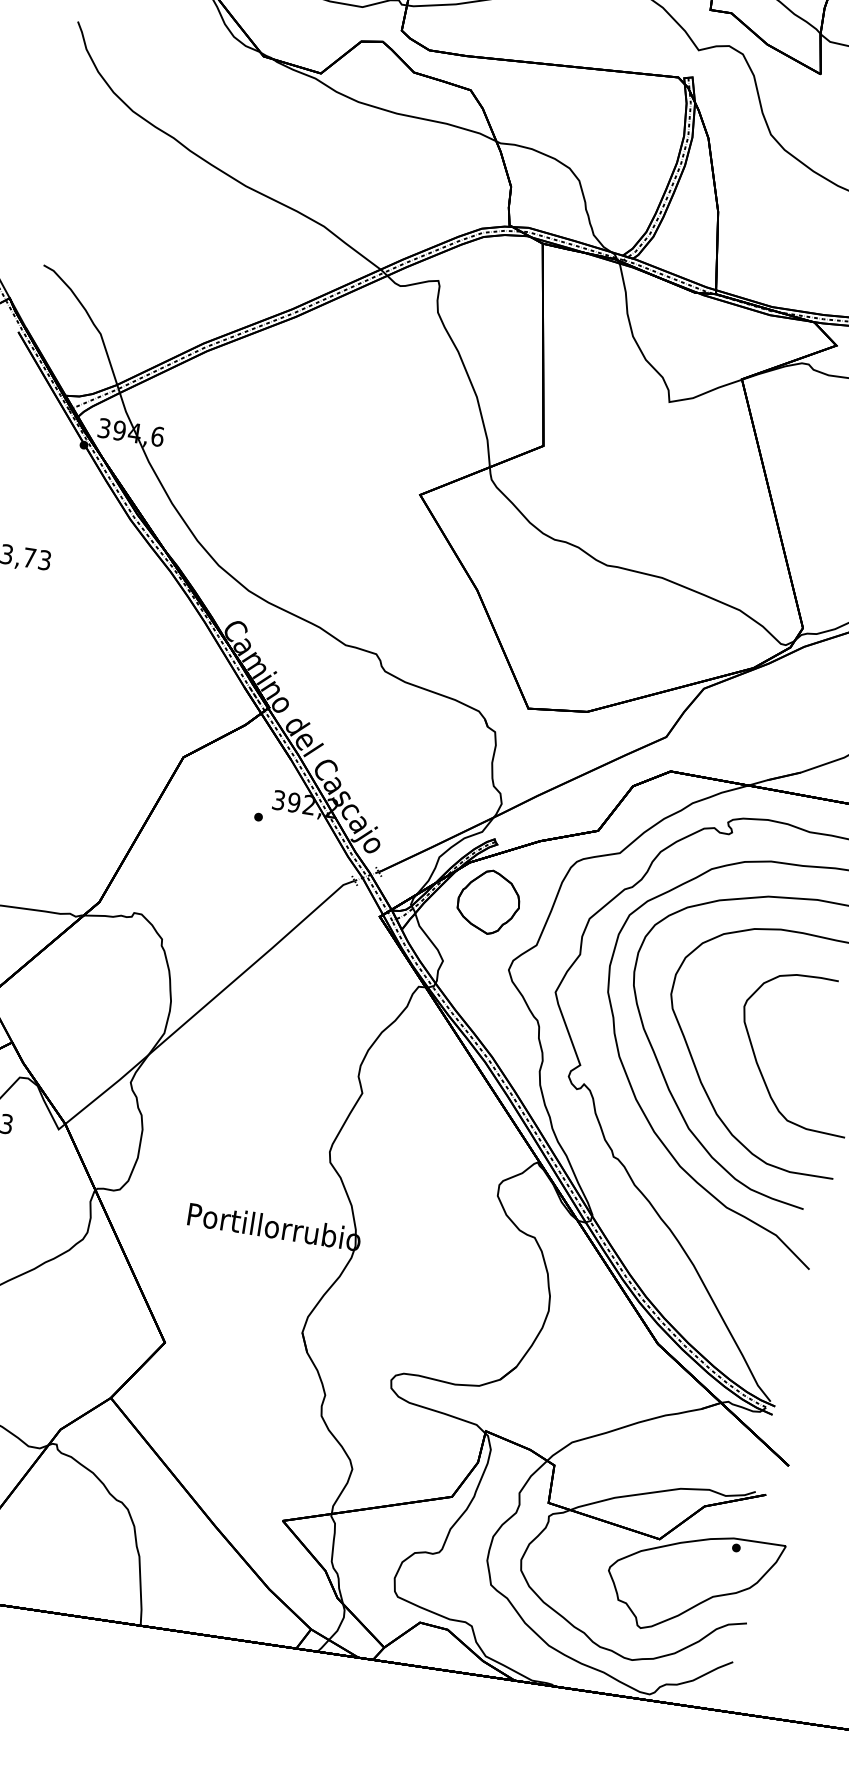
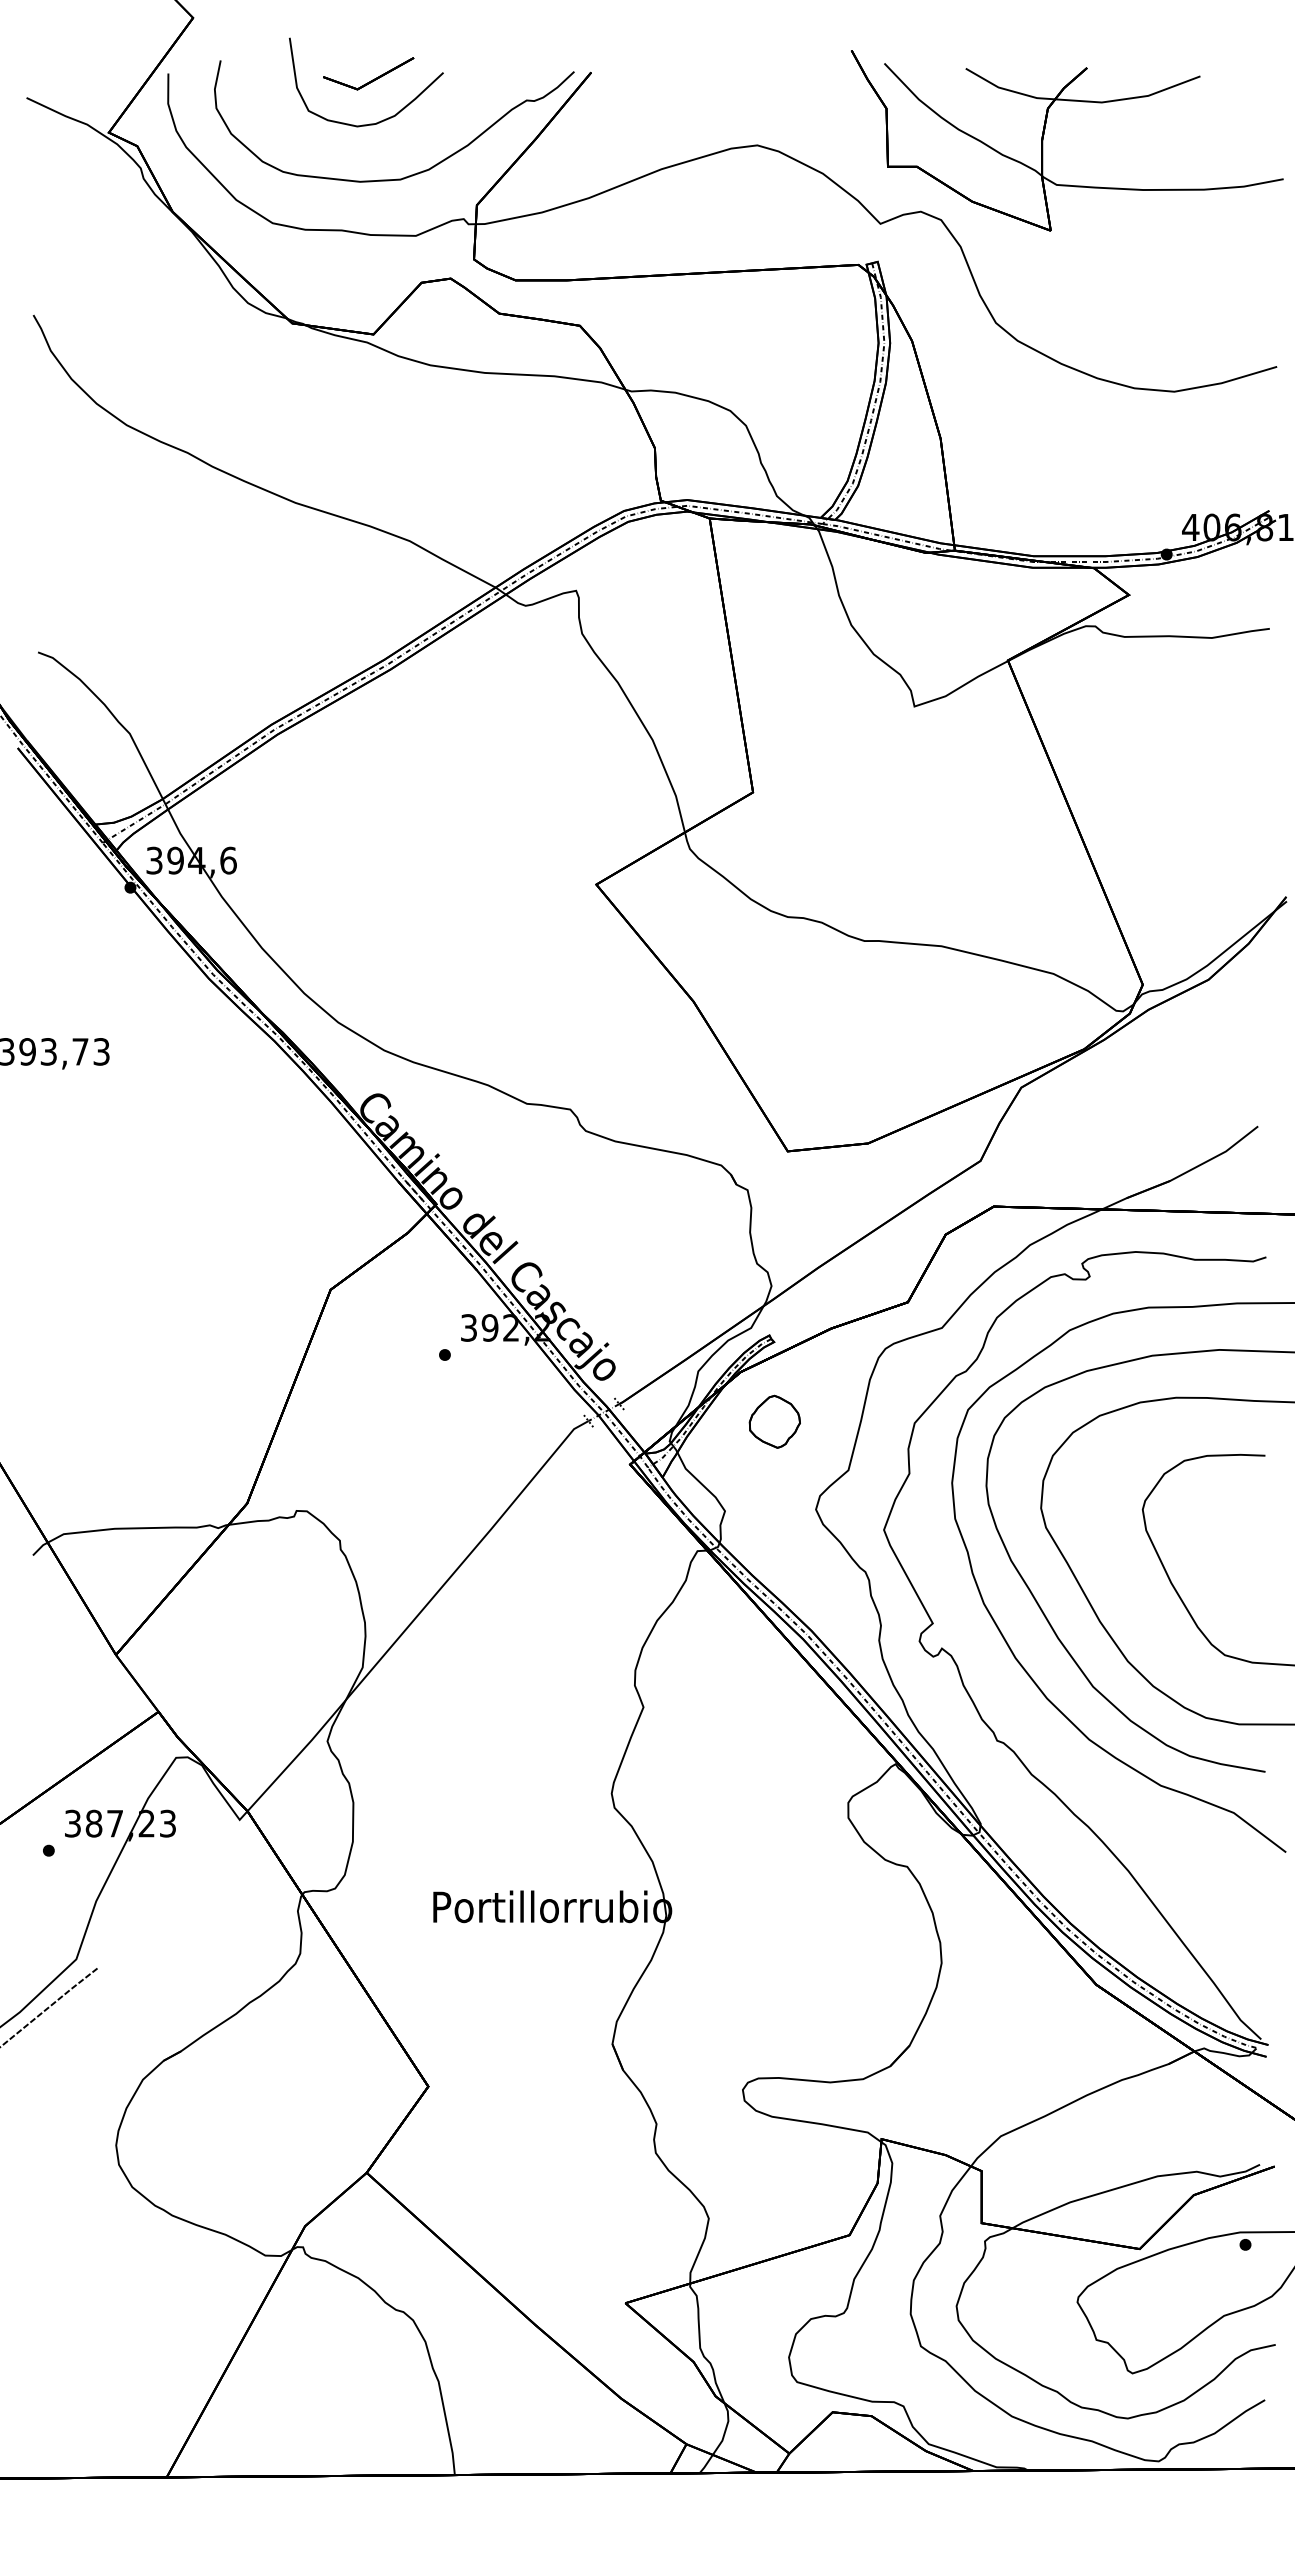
part: (488, 901) -> (774, 1421), size x0.6

